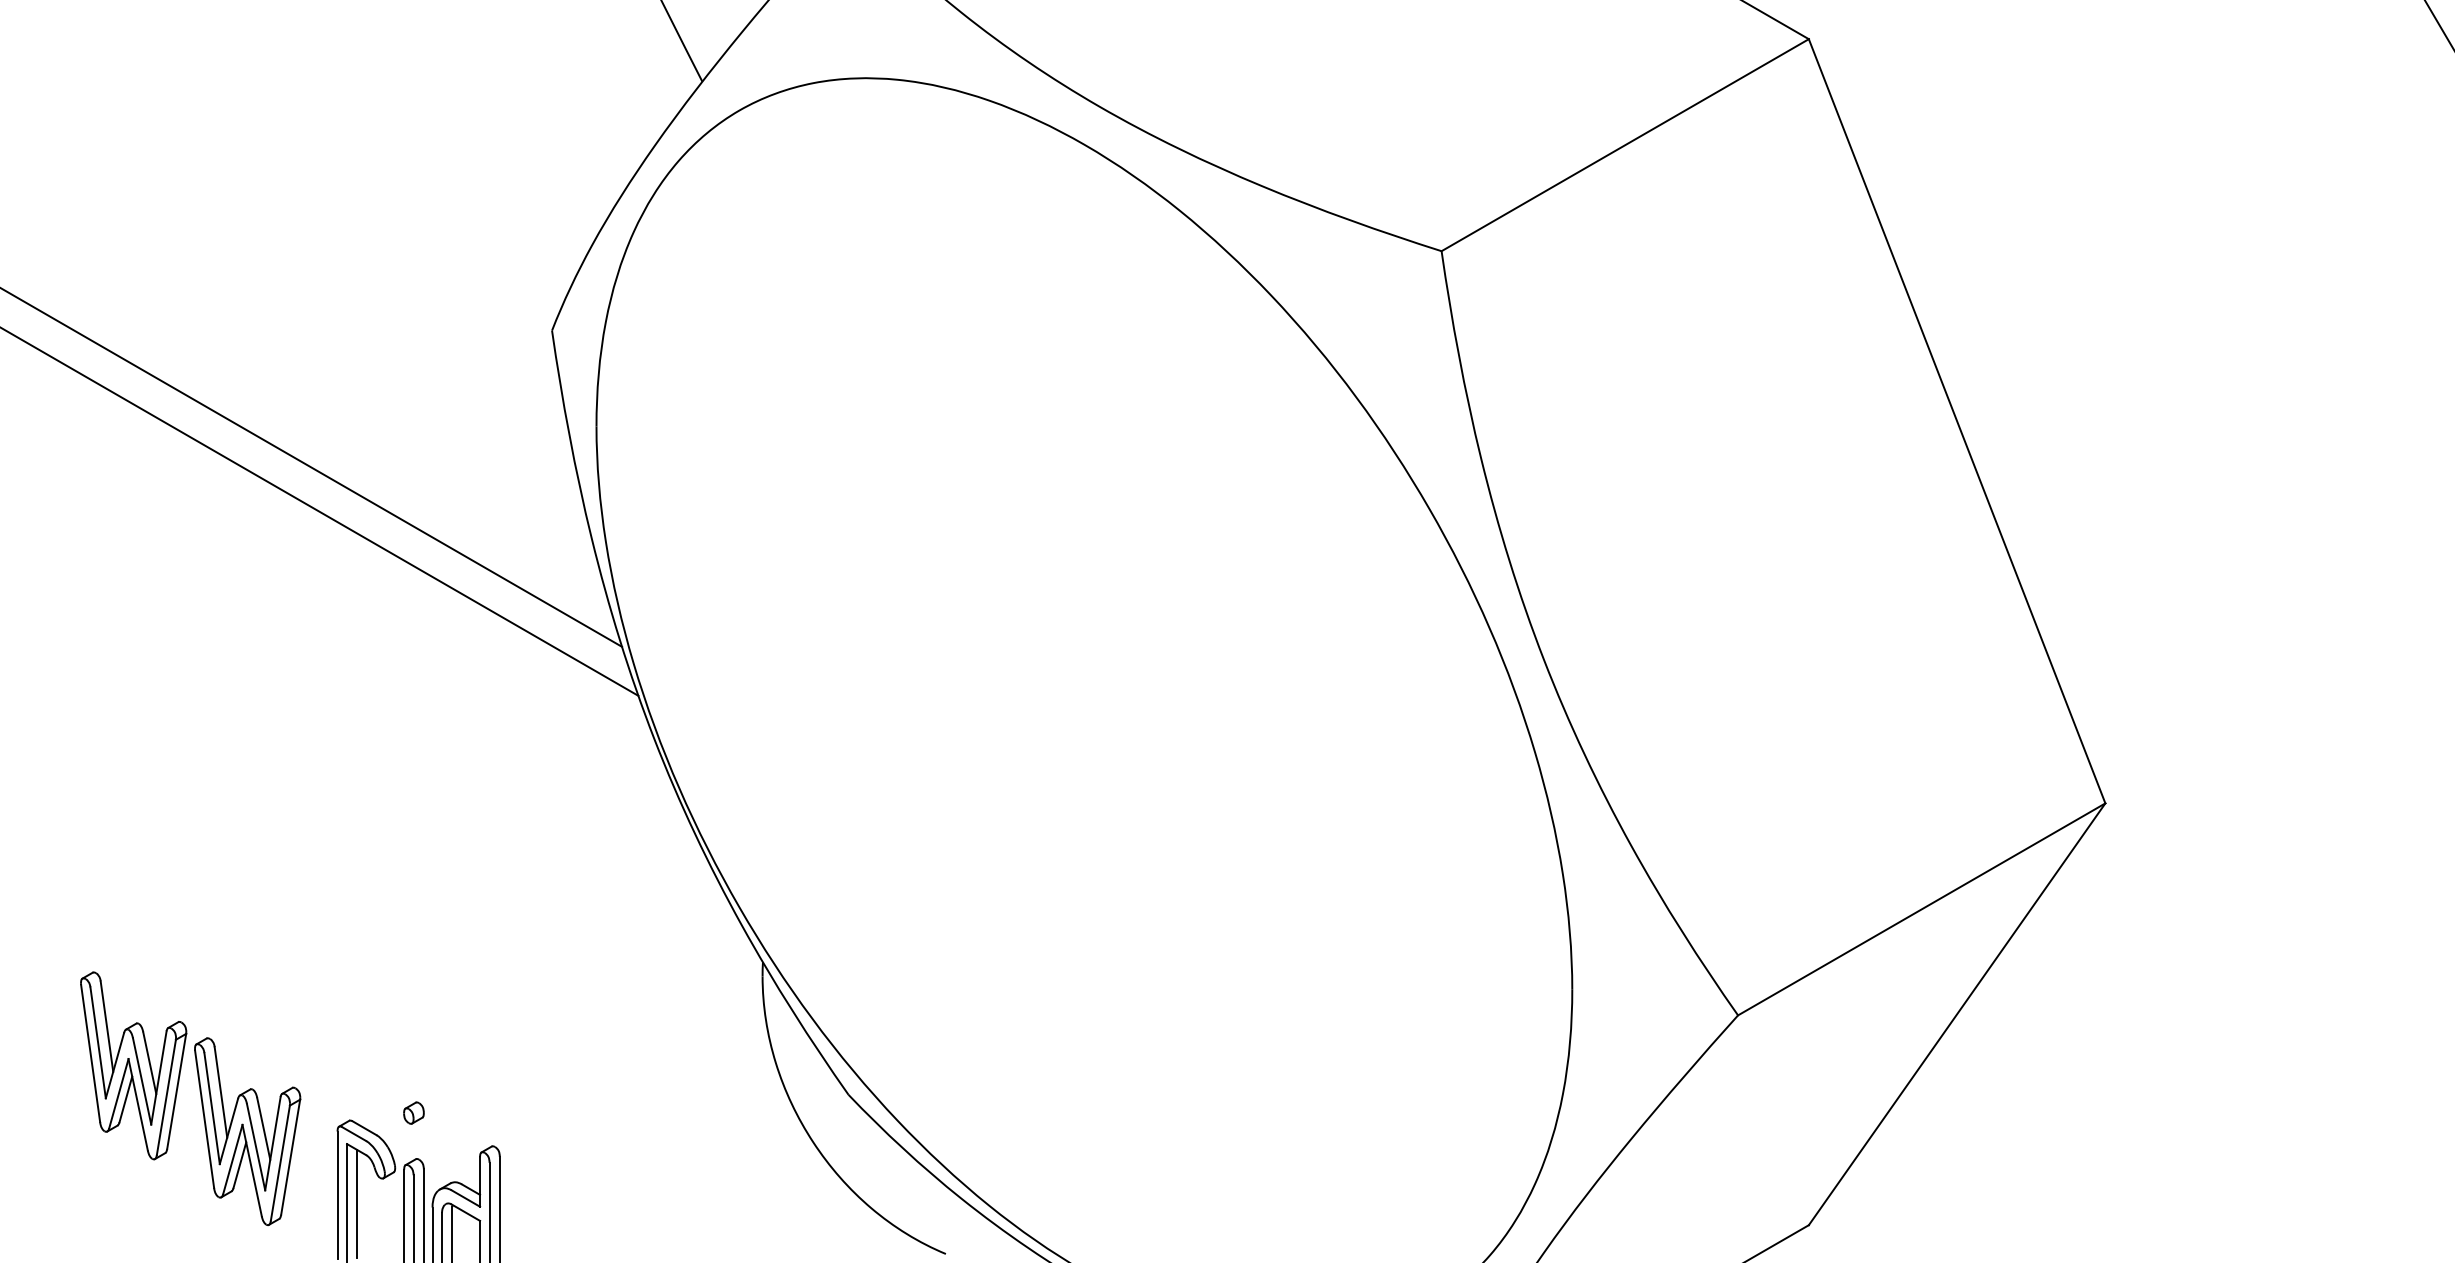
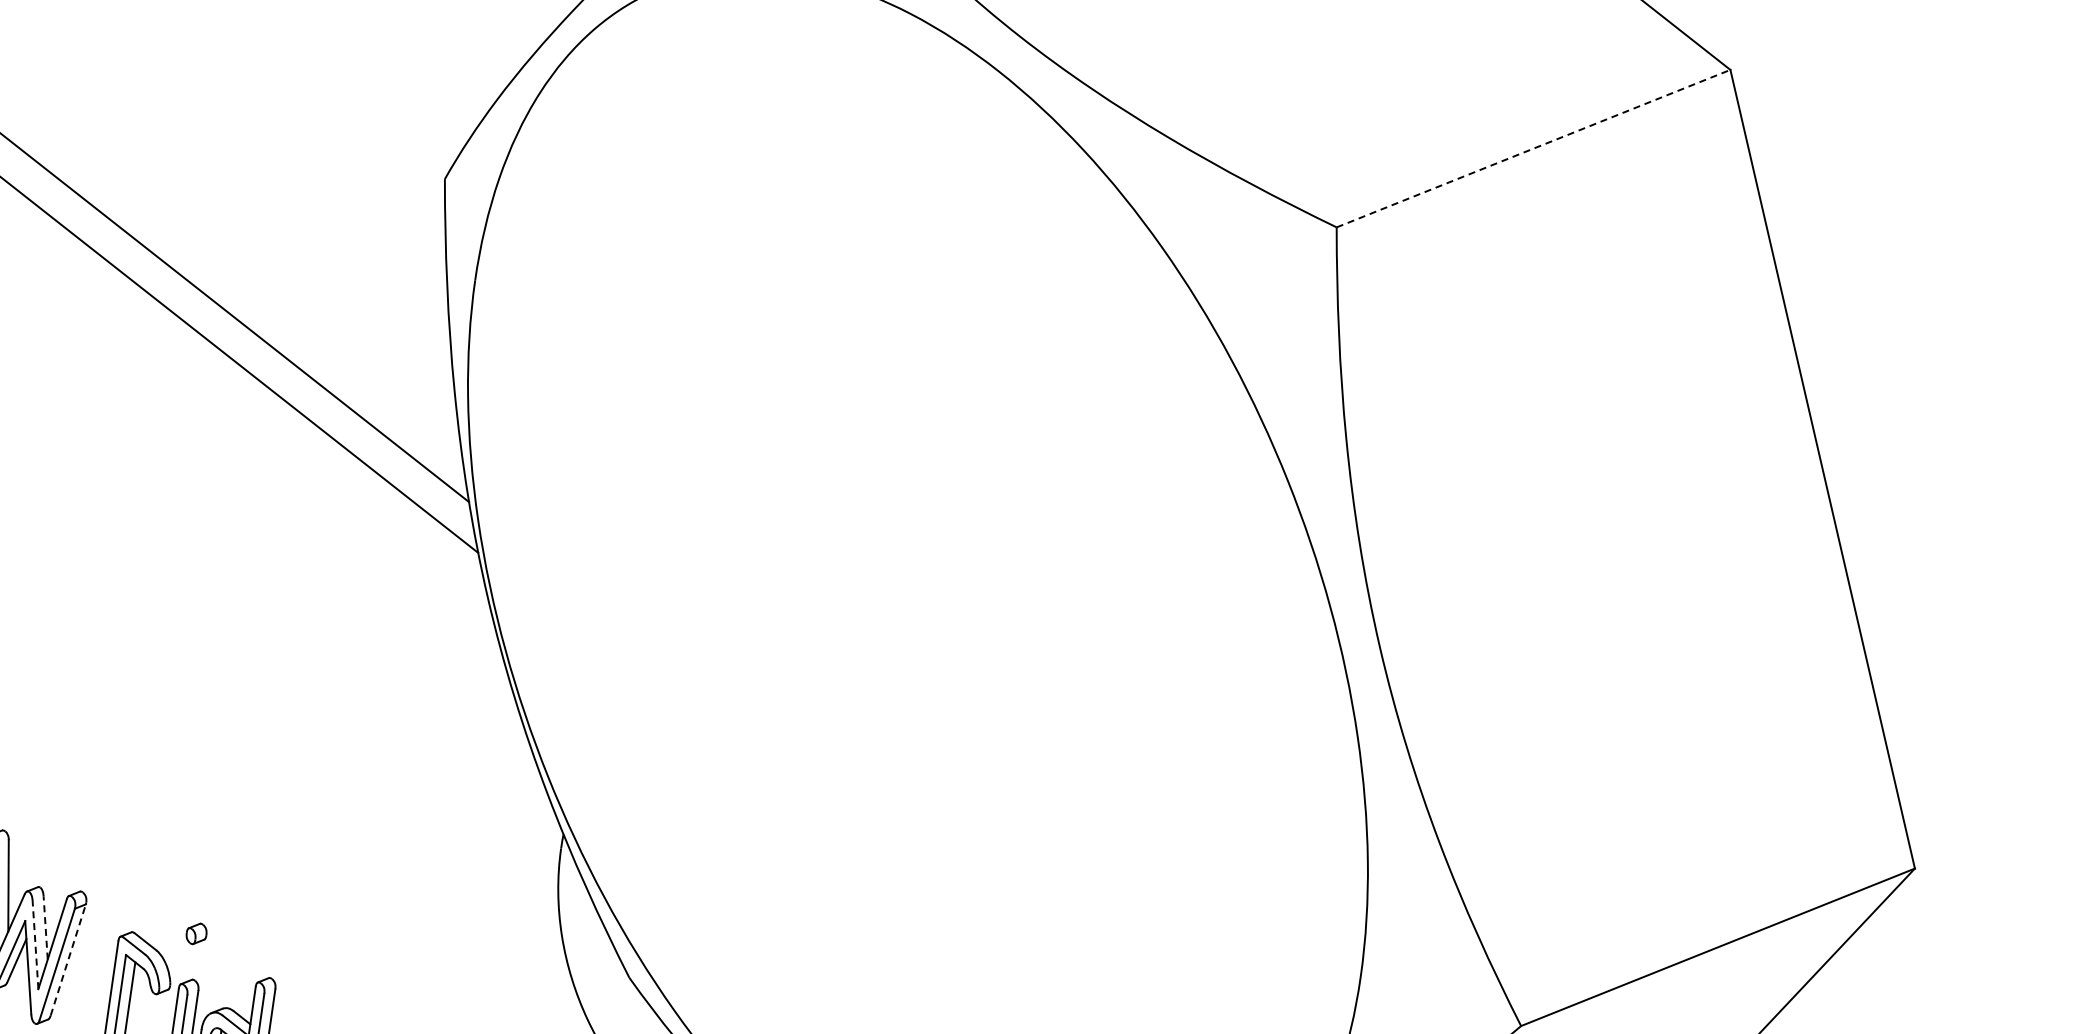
line: (1625, 144) -> (1533, 147), solid -> dashed
line: (263, 1128) -> (45, 927), solid -> dashed
line: (256, 1146) -> (36, 944), solid -> dashed
line: (290, 1156) -> (68, 959), solid -> dashed

